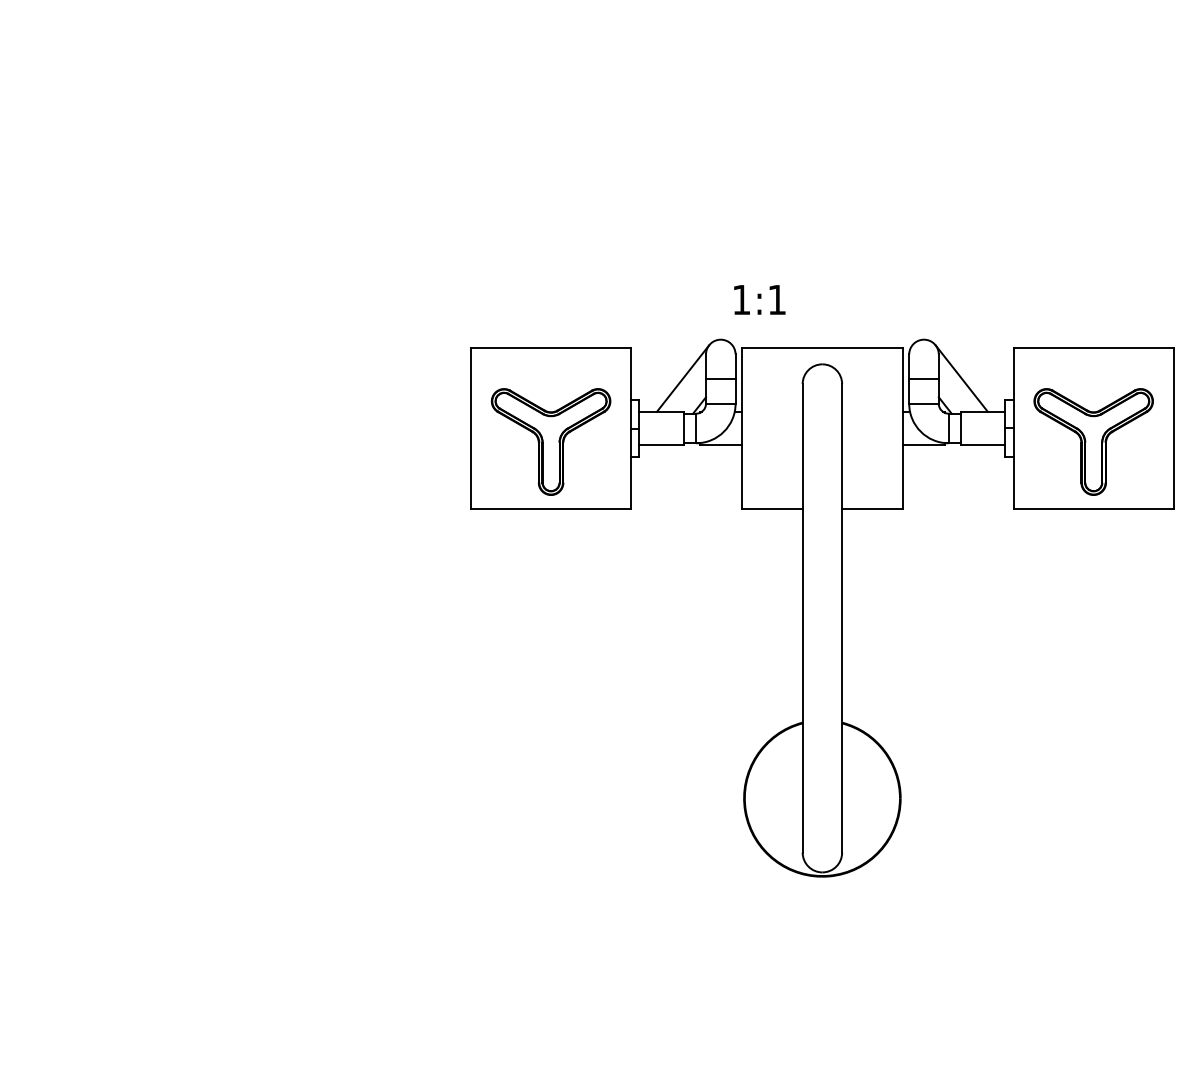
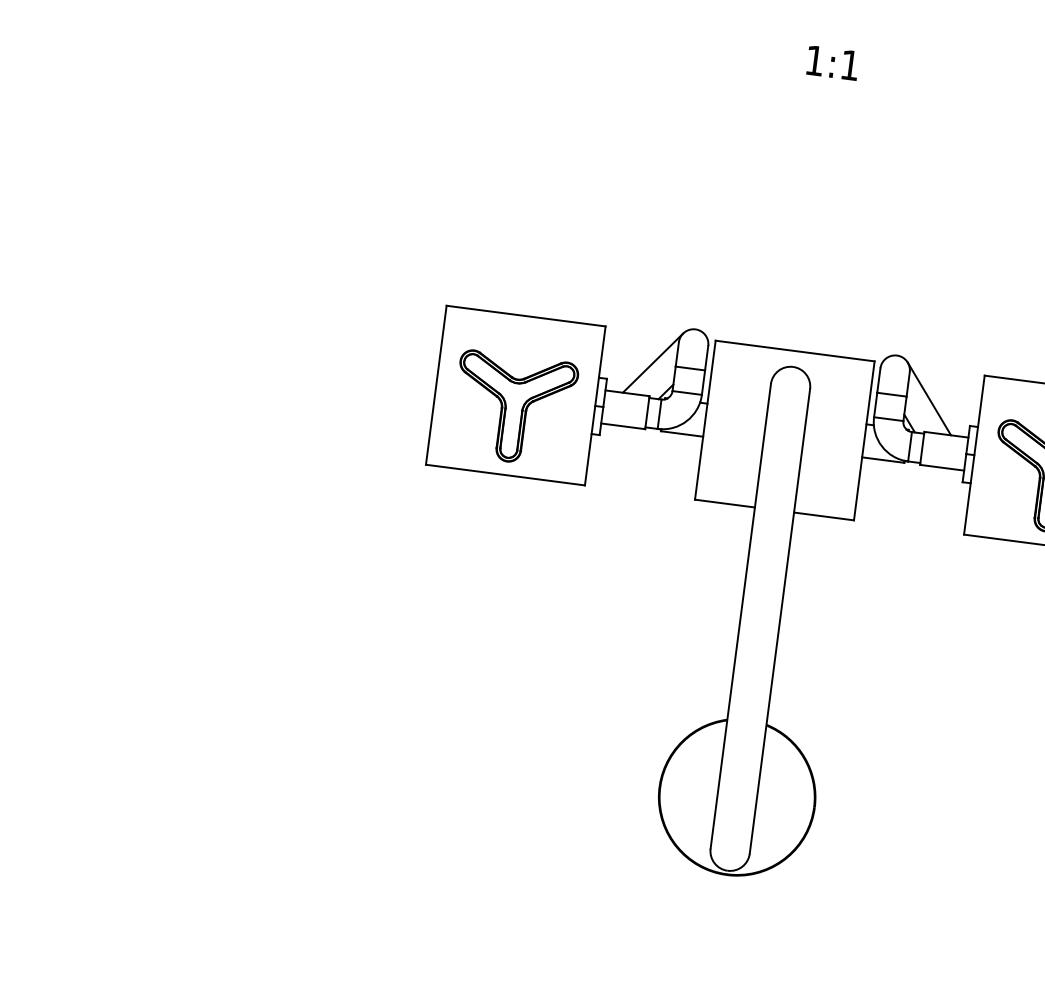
text: (759, 299) -> (832, 62), moved

